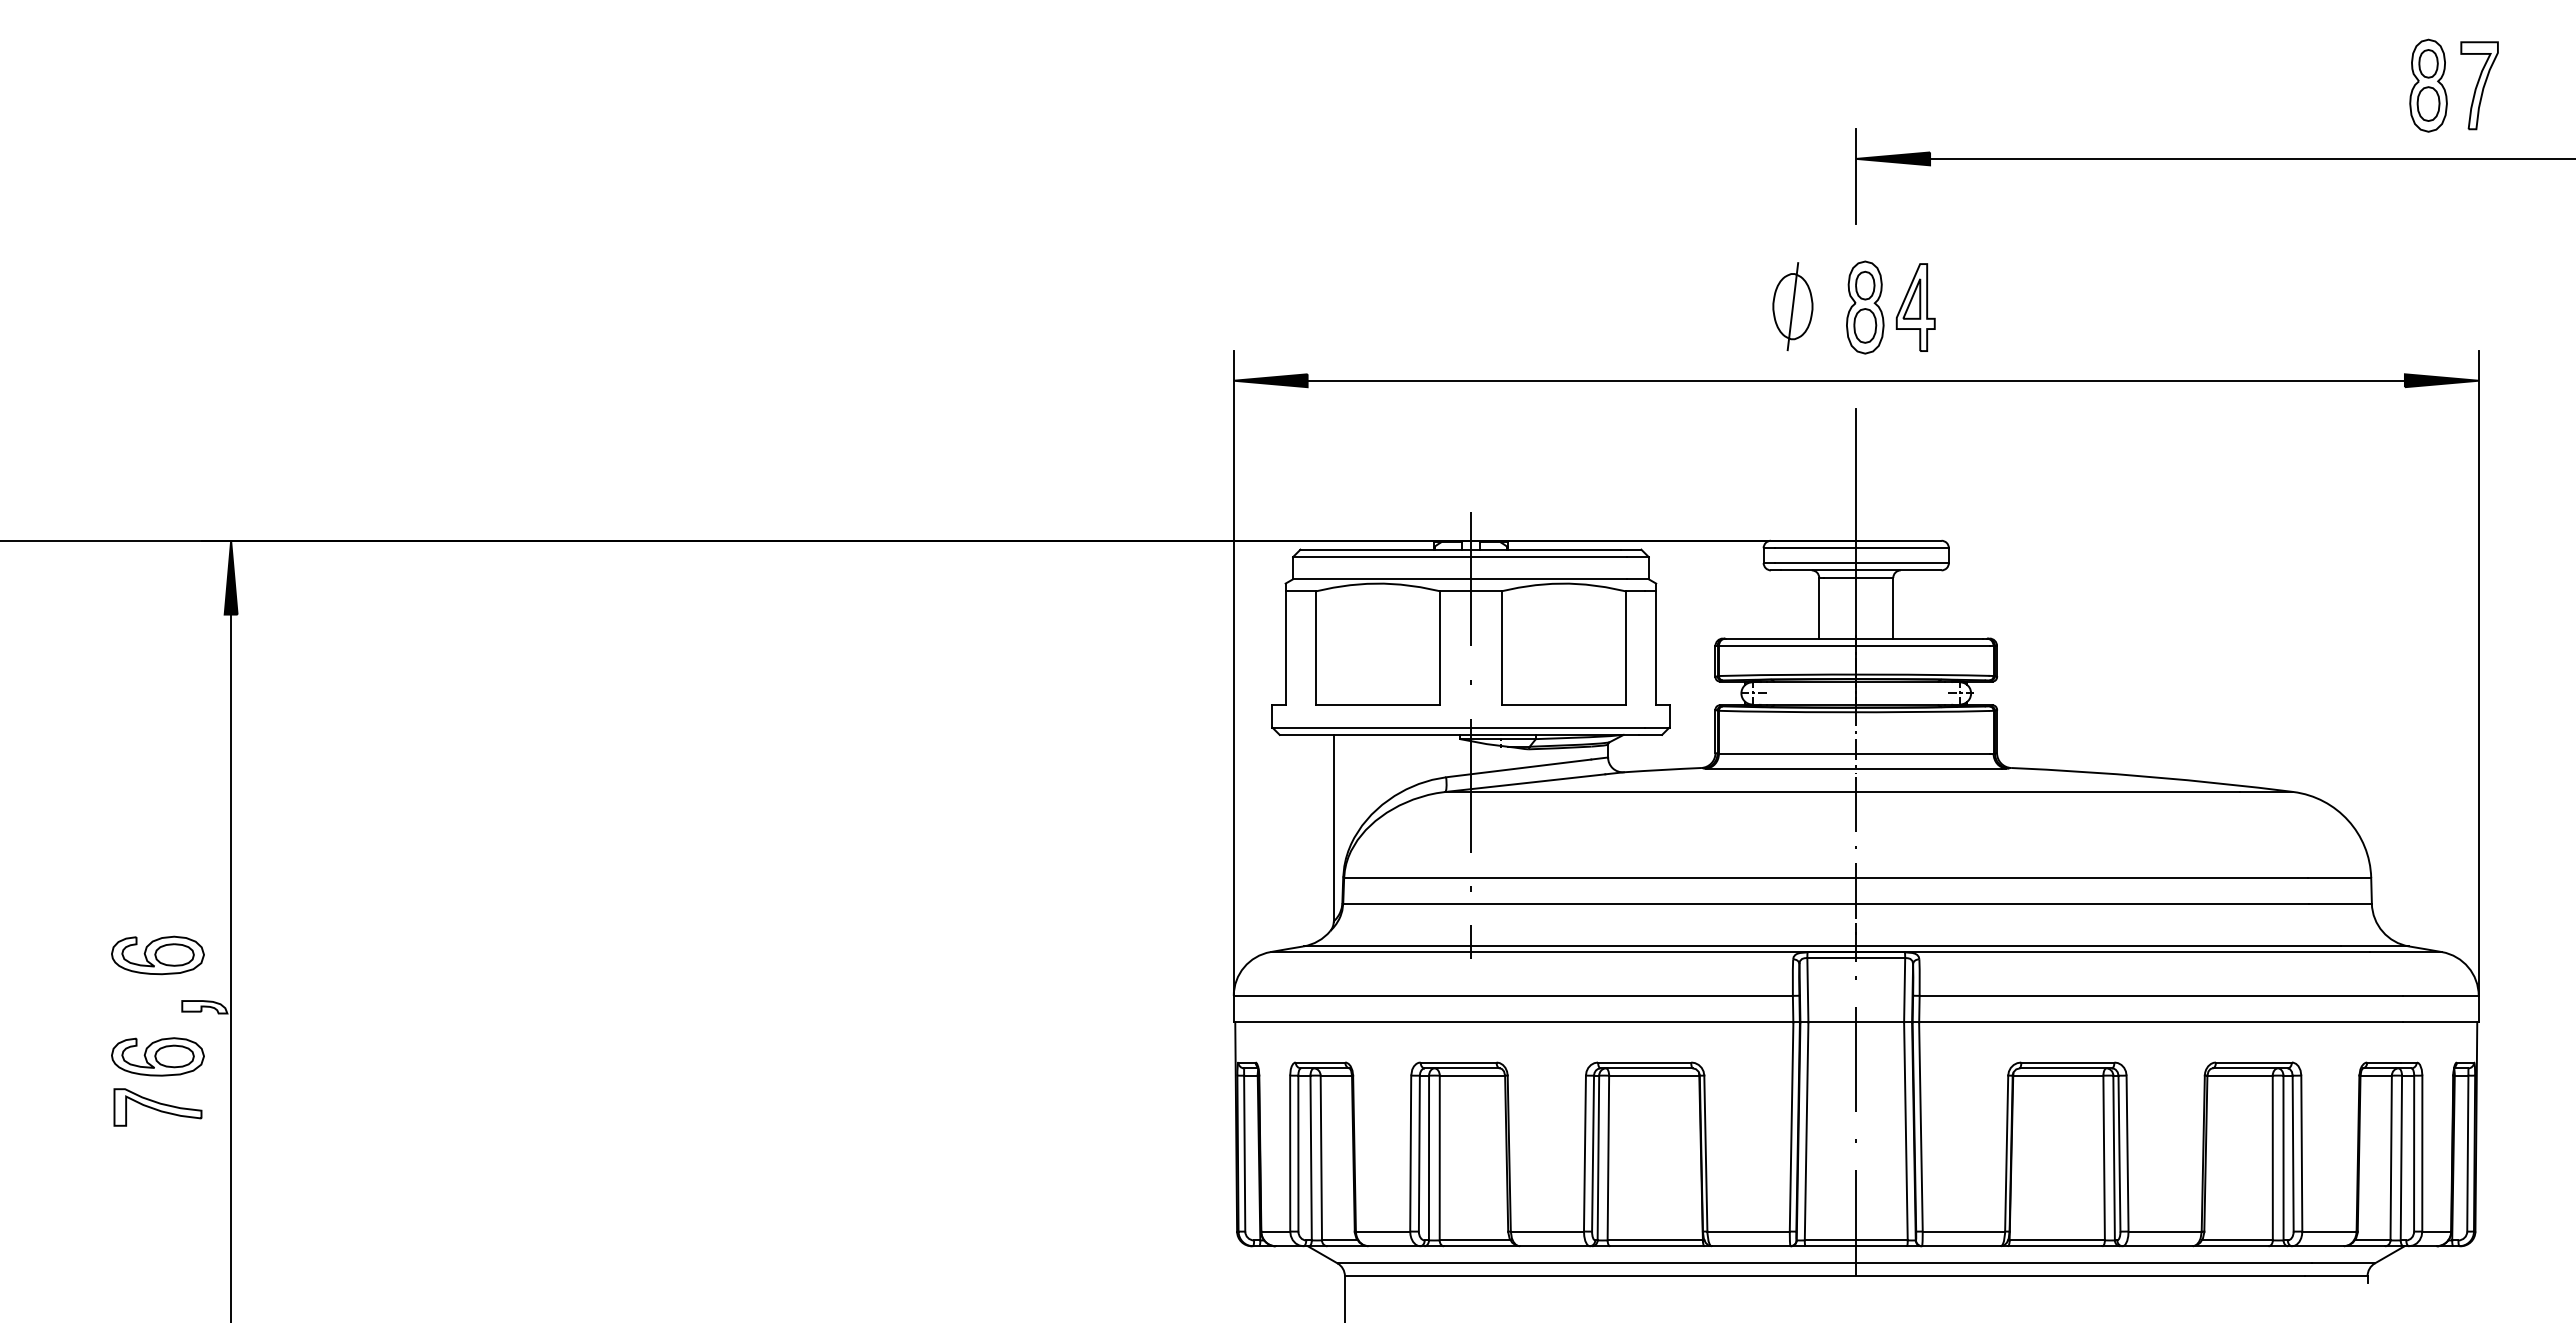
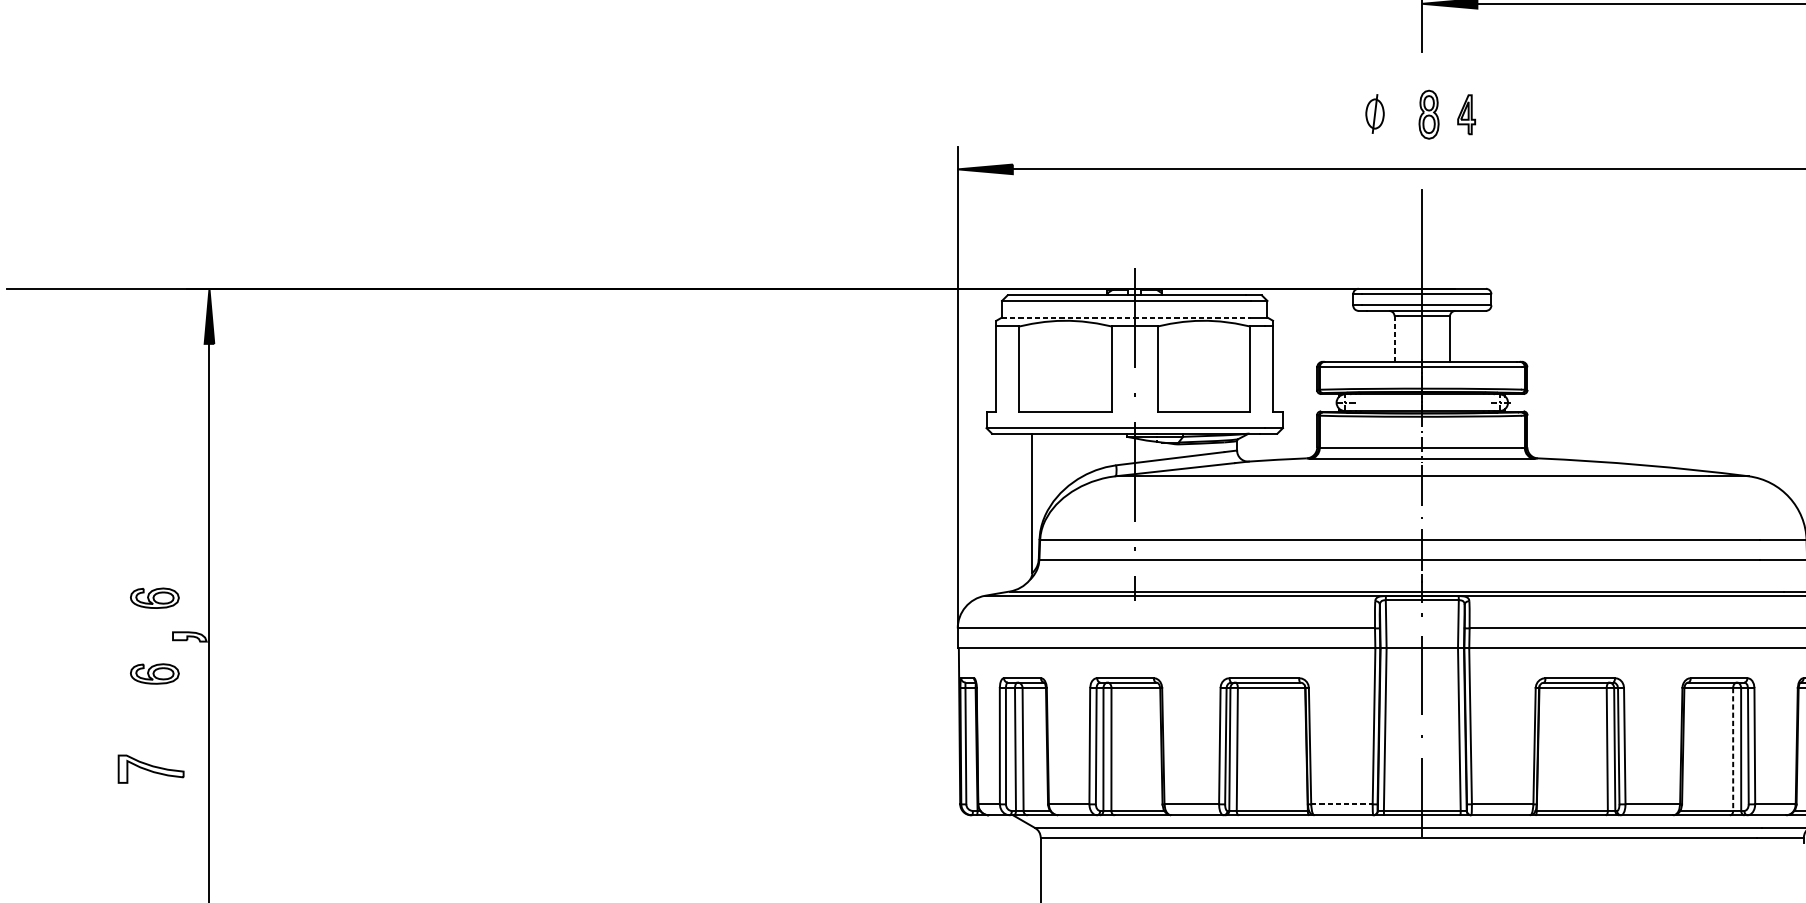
part: (1792, 306) -> (1374, 113), size x0.6
part: (1865, 307) -> (1429, 114), size x0.7
part: (1915, 307) -> (1466, 114), size x0.6
line: (1460, 579) -> (1126, 317), solid -> dashed
line: (1819, 607) -> (1394, 338), solid -> dashed
part: (157, 955) -> (154, 598), size x0.7
part: (157, 1056) -> (154, 673), size x0.7
part: (157, 1107) -> (150, 769), moved
line: (2272, 1158) -> (1732, 749), solid -> dashed
line: (1749, 1231) -> (1342, 804), solid -> dashed

